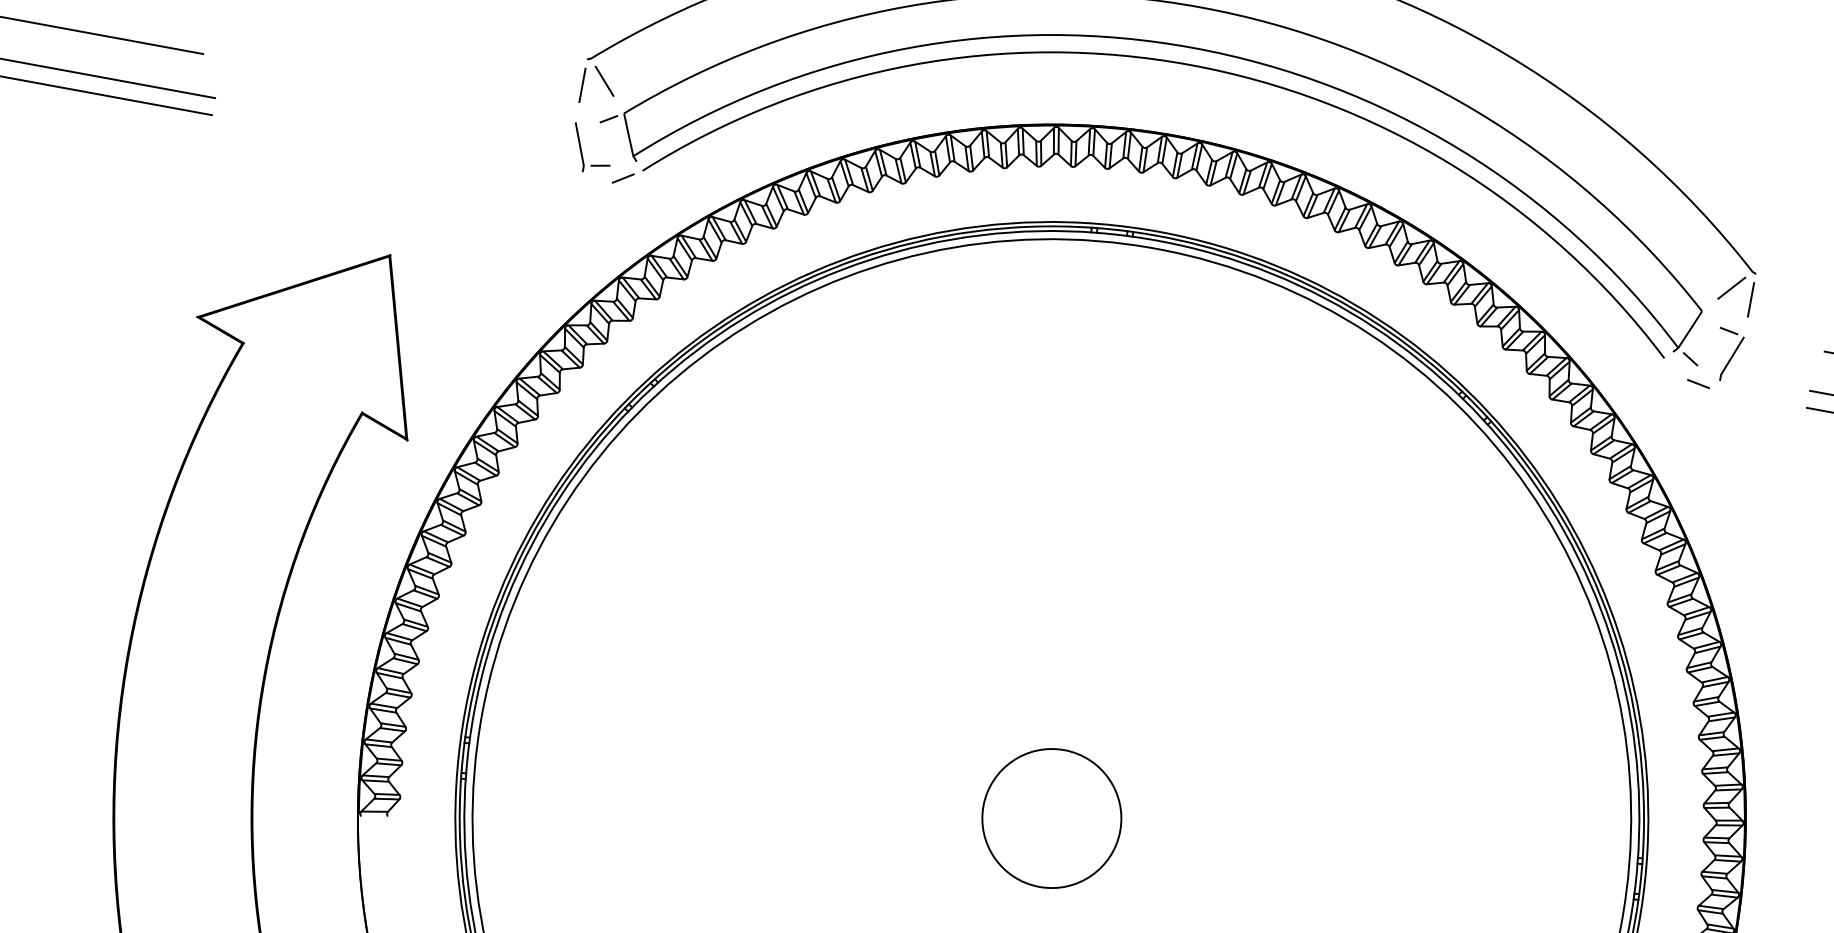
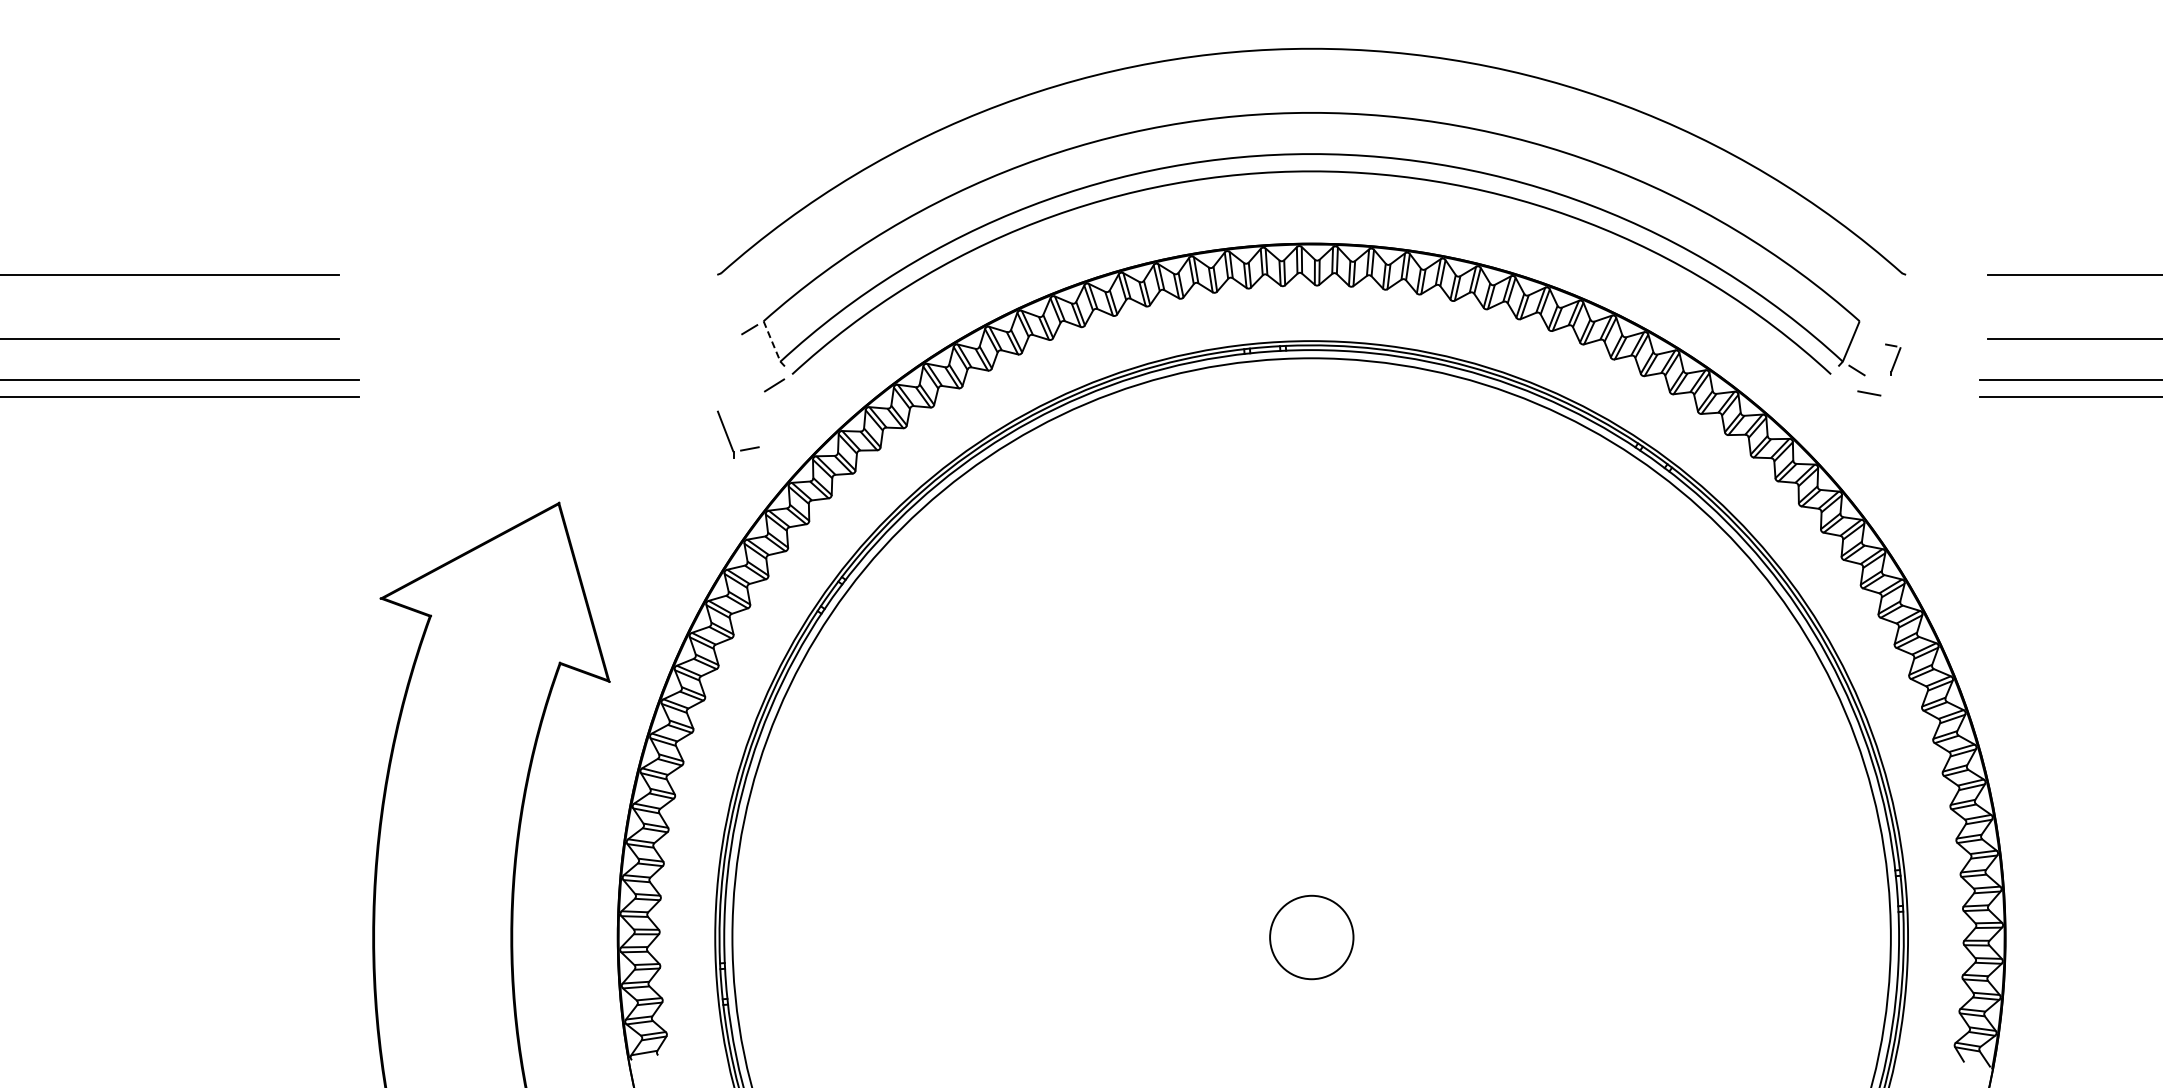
line: (604, 80) -> (738, 292), removed
line: (582, 84) -> (717, 300), removed
line: (629, 134) -> (772, 341), solid -> dashed
part: (582, 151) -> (729, 438), moved
line: (1731, 287) -> (1884, 292), removed
line: (1750, 299) -> (1905, 300), removed
part: (1728, 355) -> (1893, 359), size x0.6
circle: (1051, 818) -> (1311, 937), size x0.6

